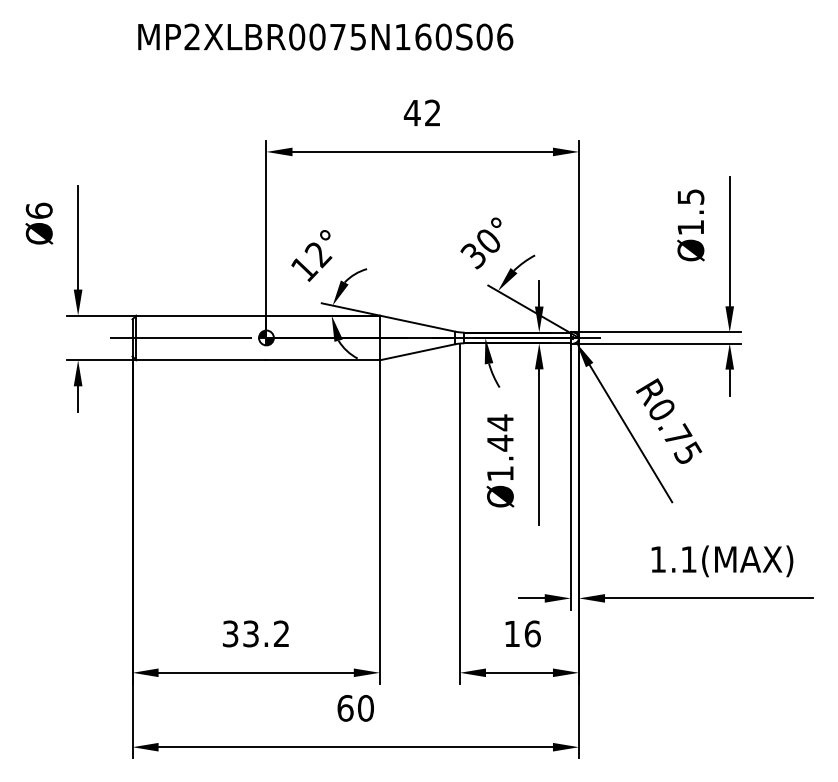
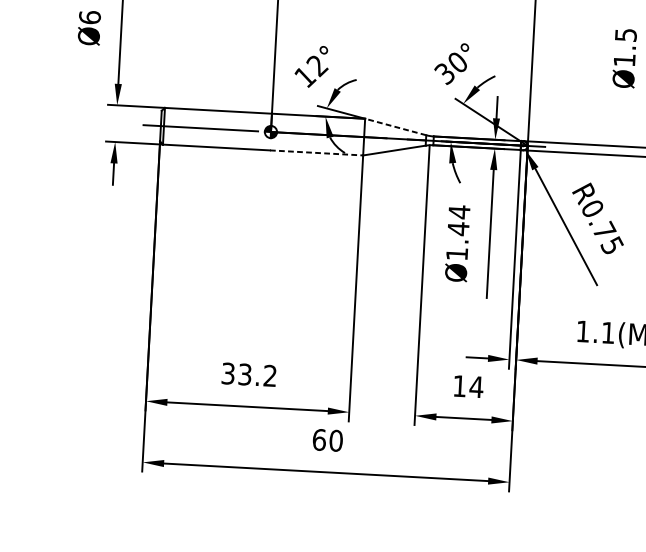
line: (417, 323) -> (395, 126), solid -> dashed
line: (323, 360) -> (316, 153), solid -> dashed
text: (532, 633) -> (476, 386), 16 -> 14

